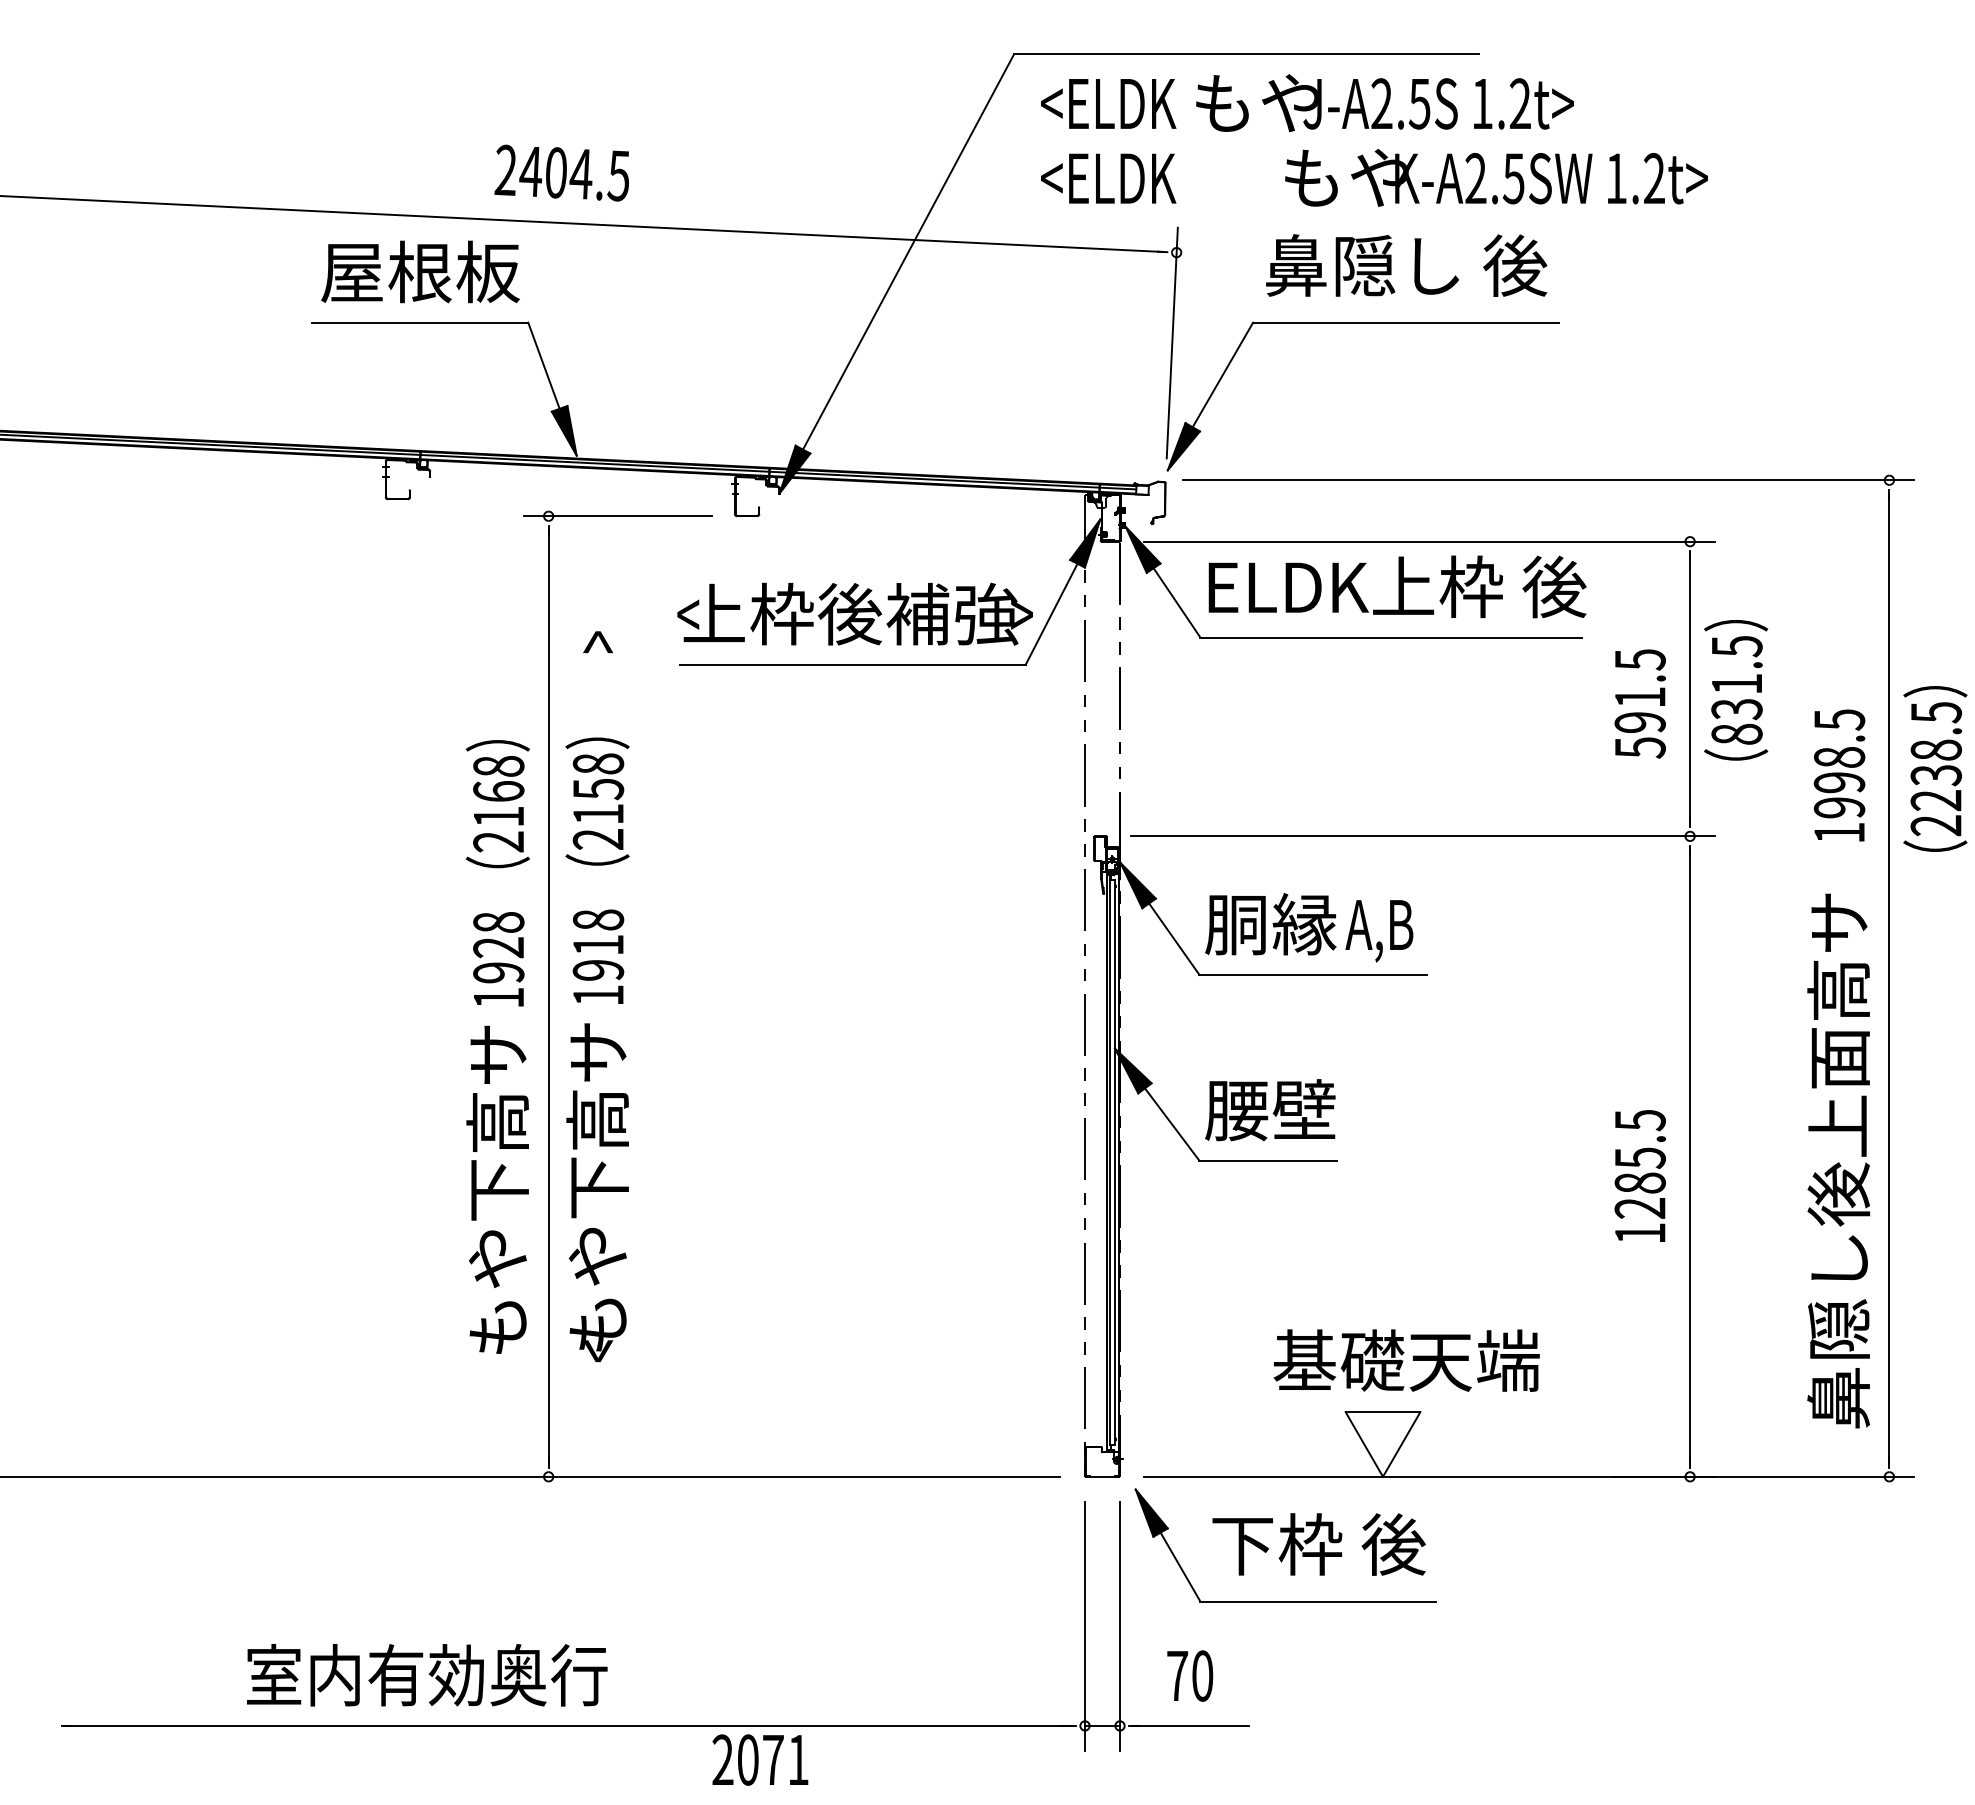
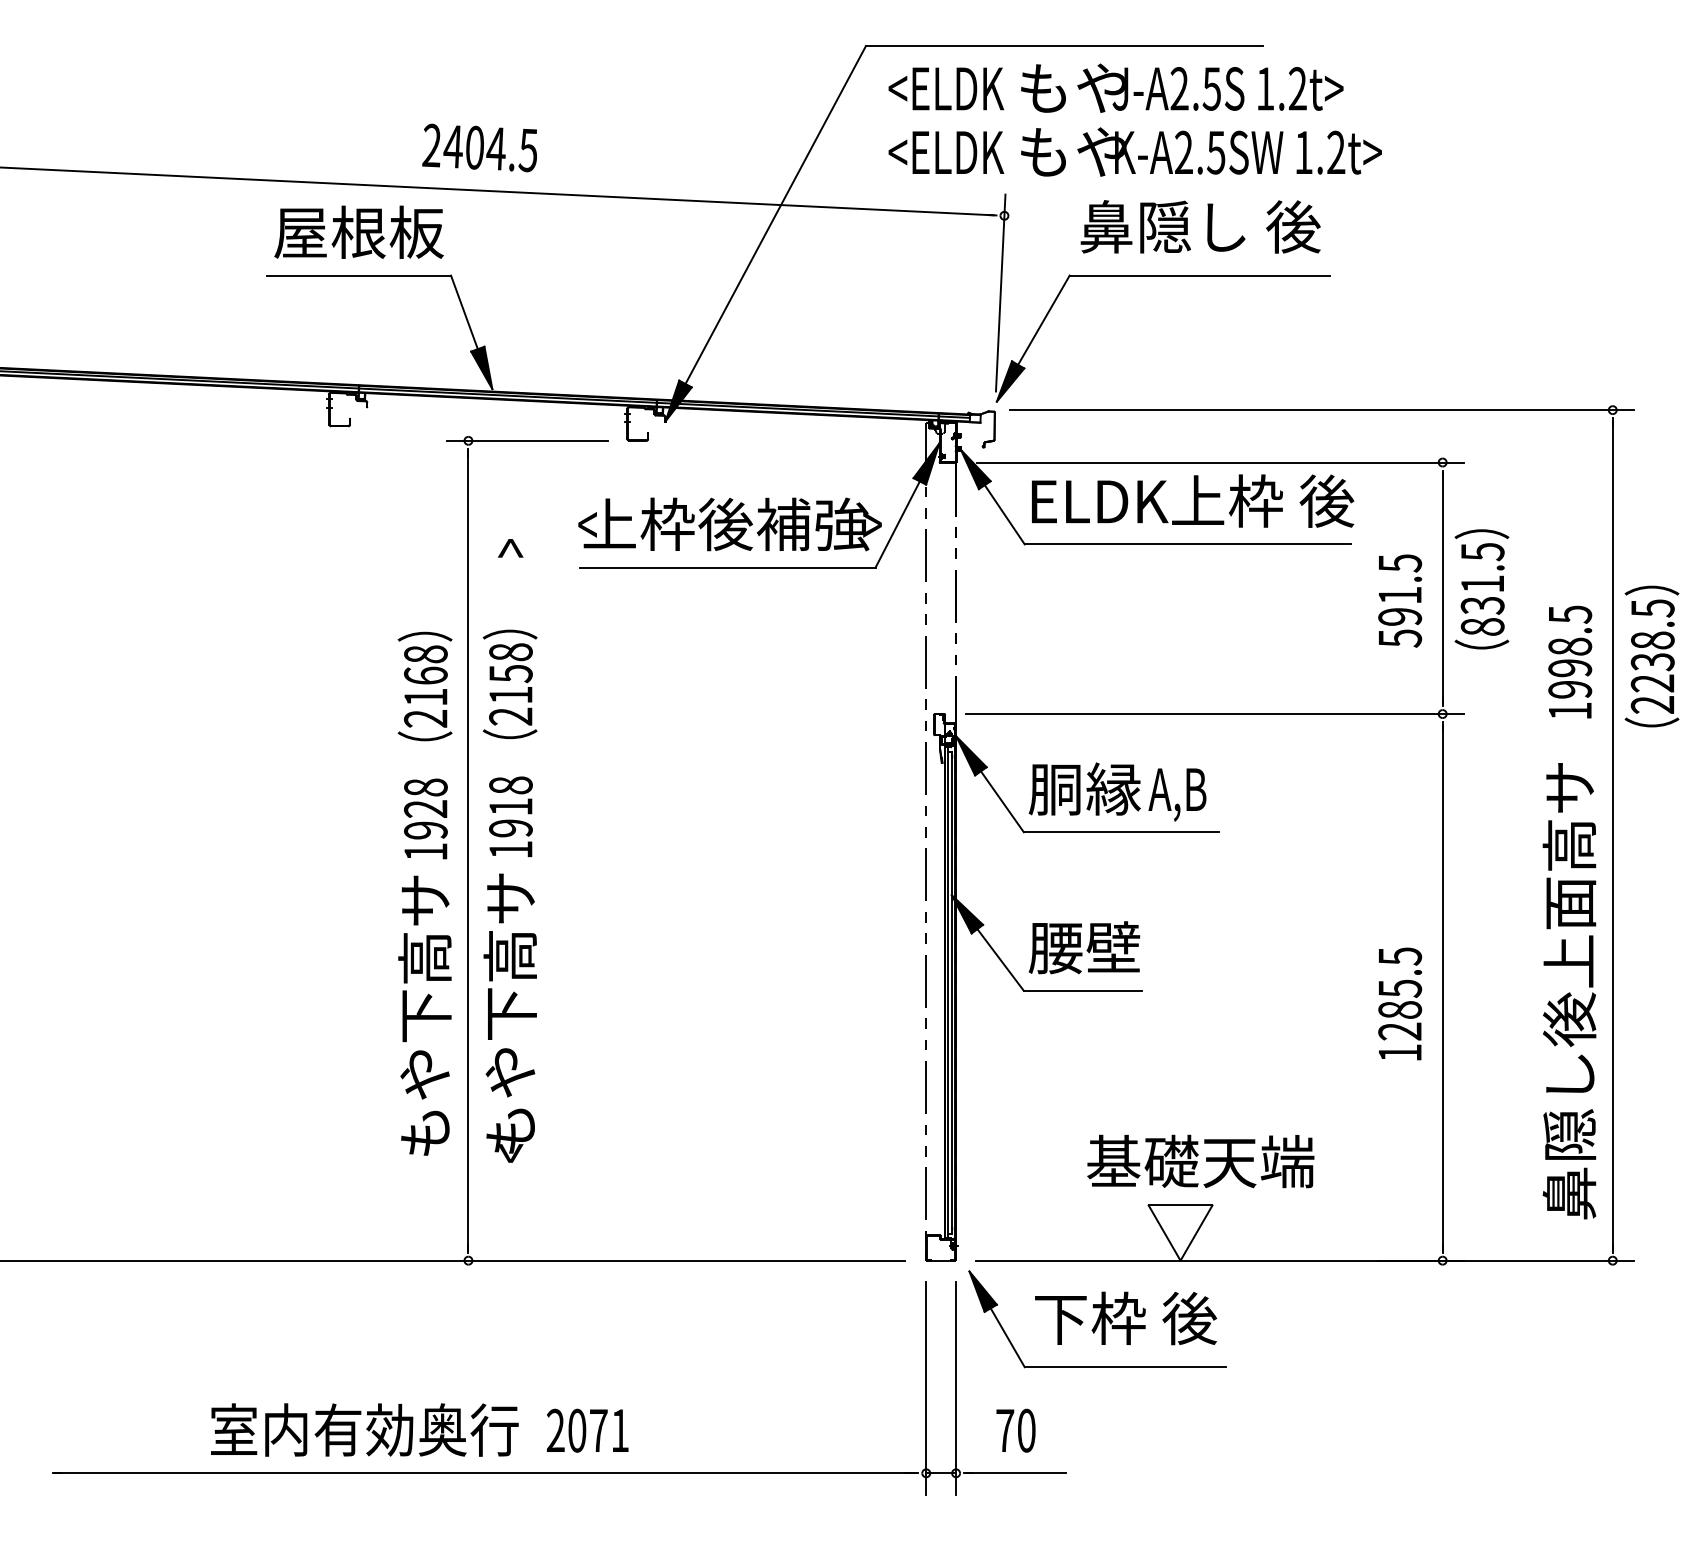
text: (1496, 177) -> (1201, 151), moved
text: (760, 1759) -> (587, 1430), moved

